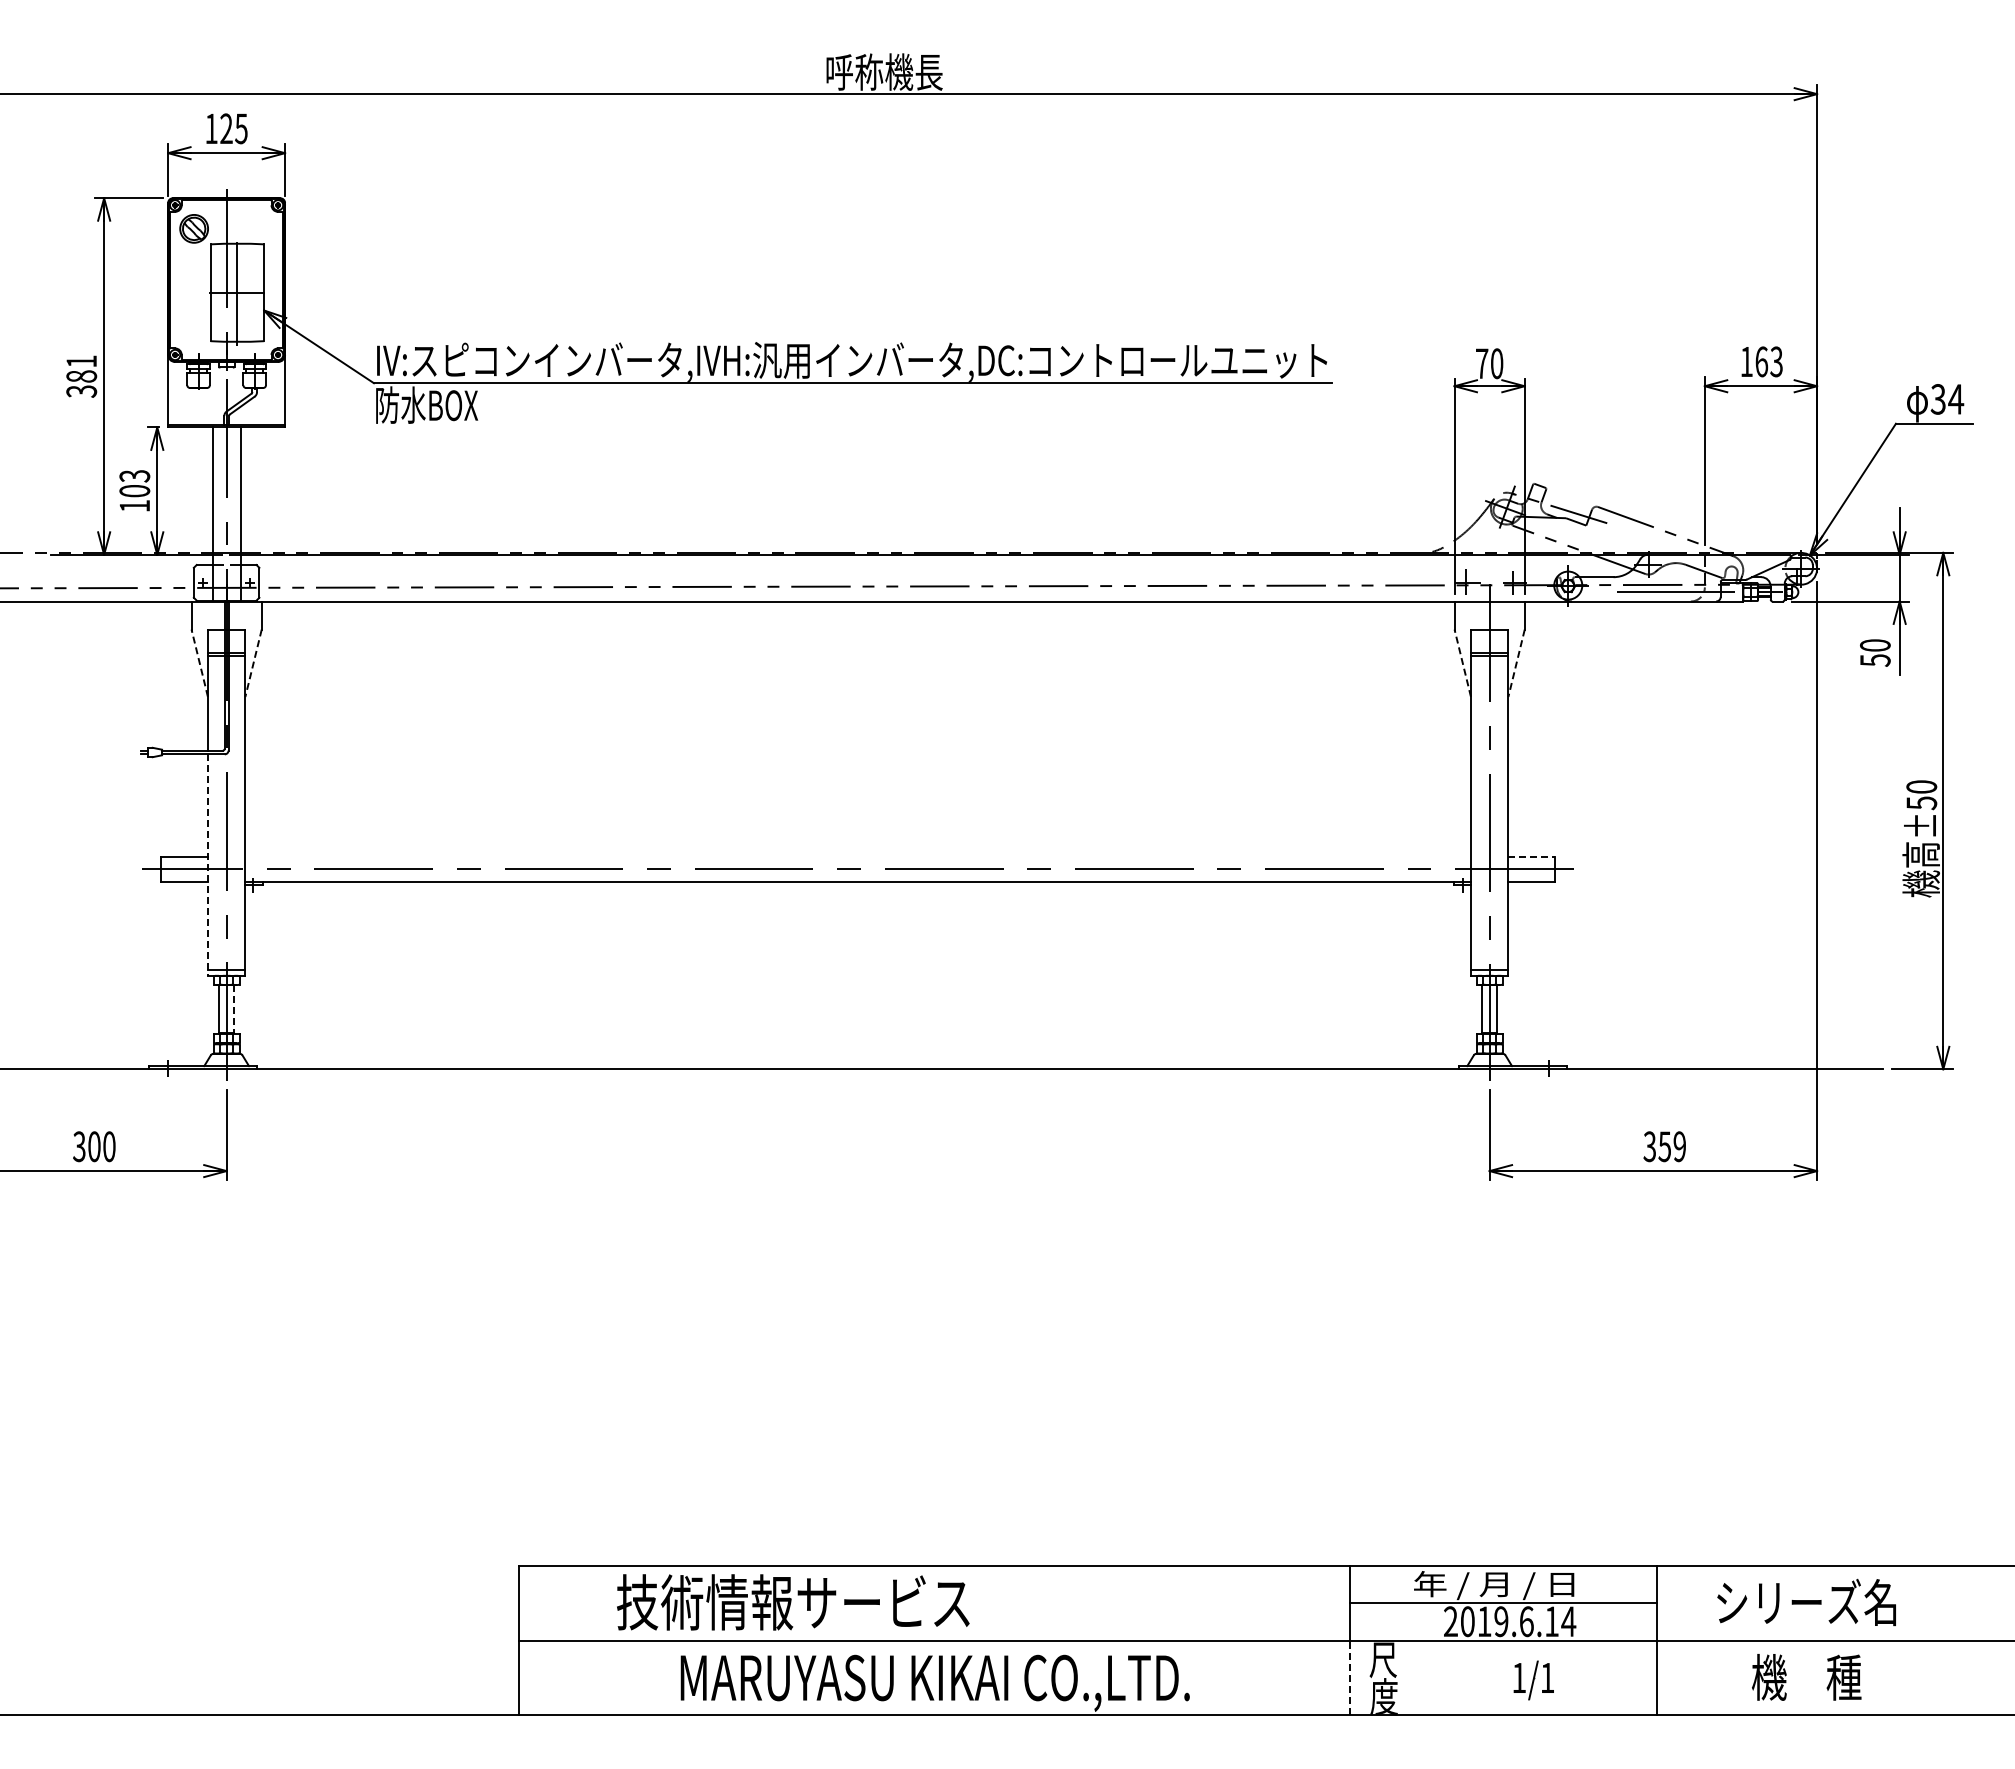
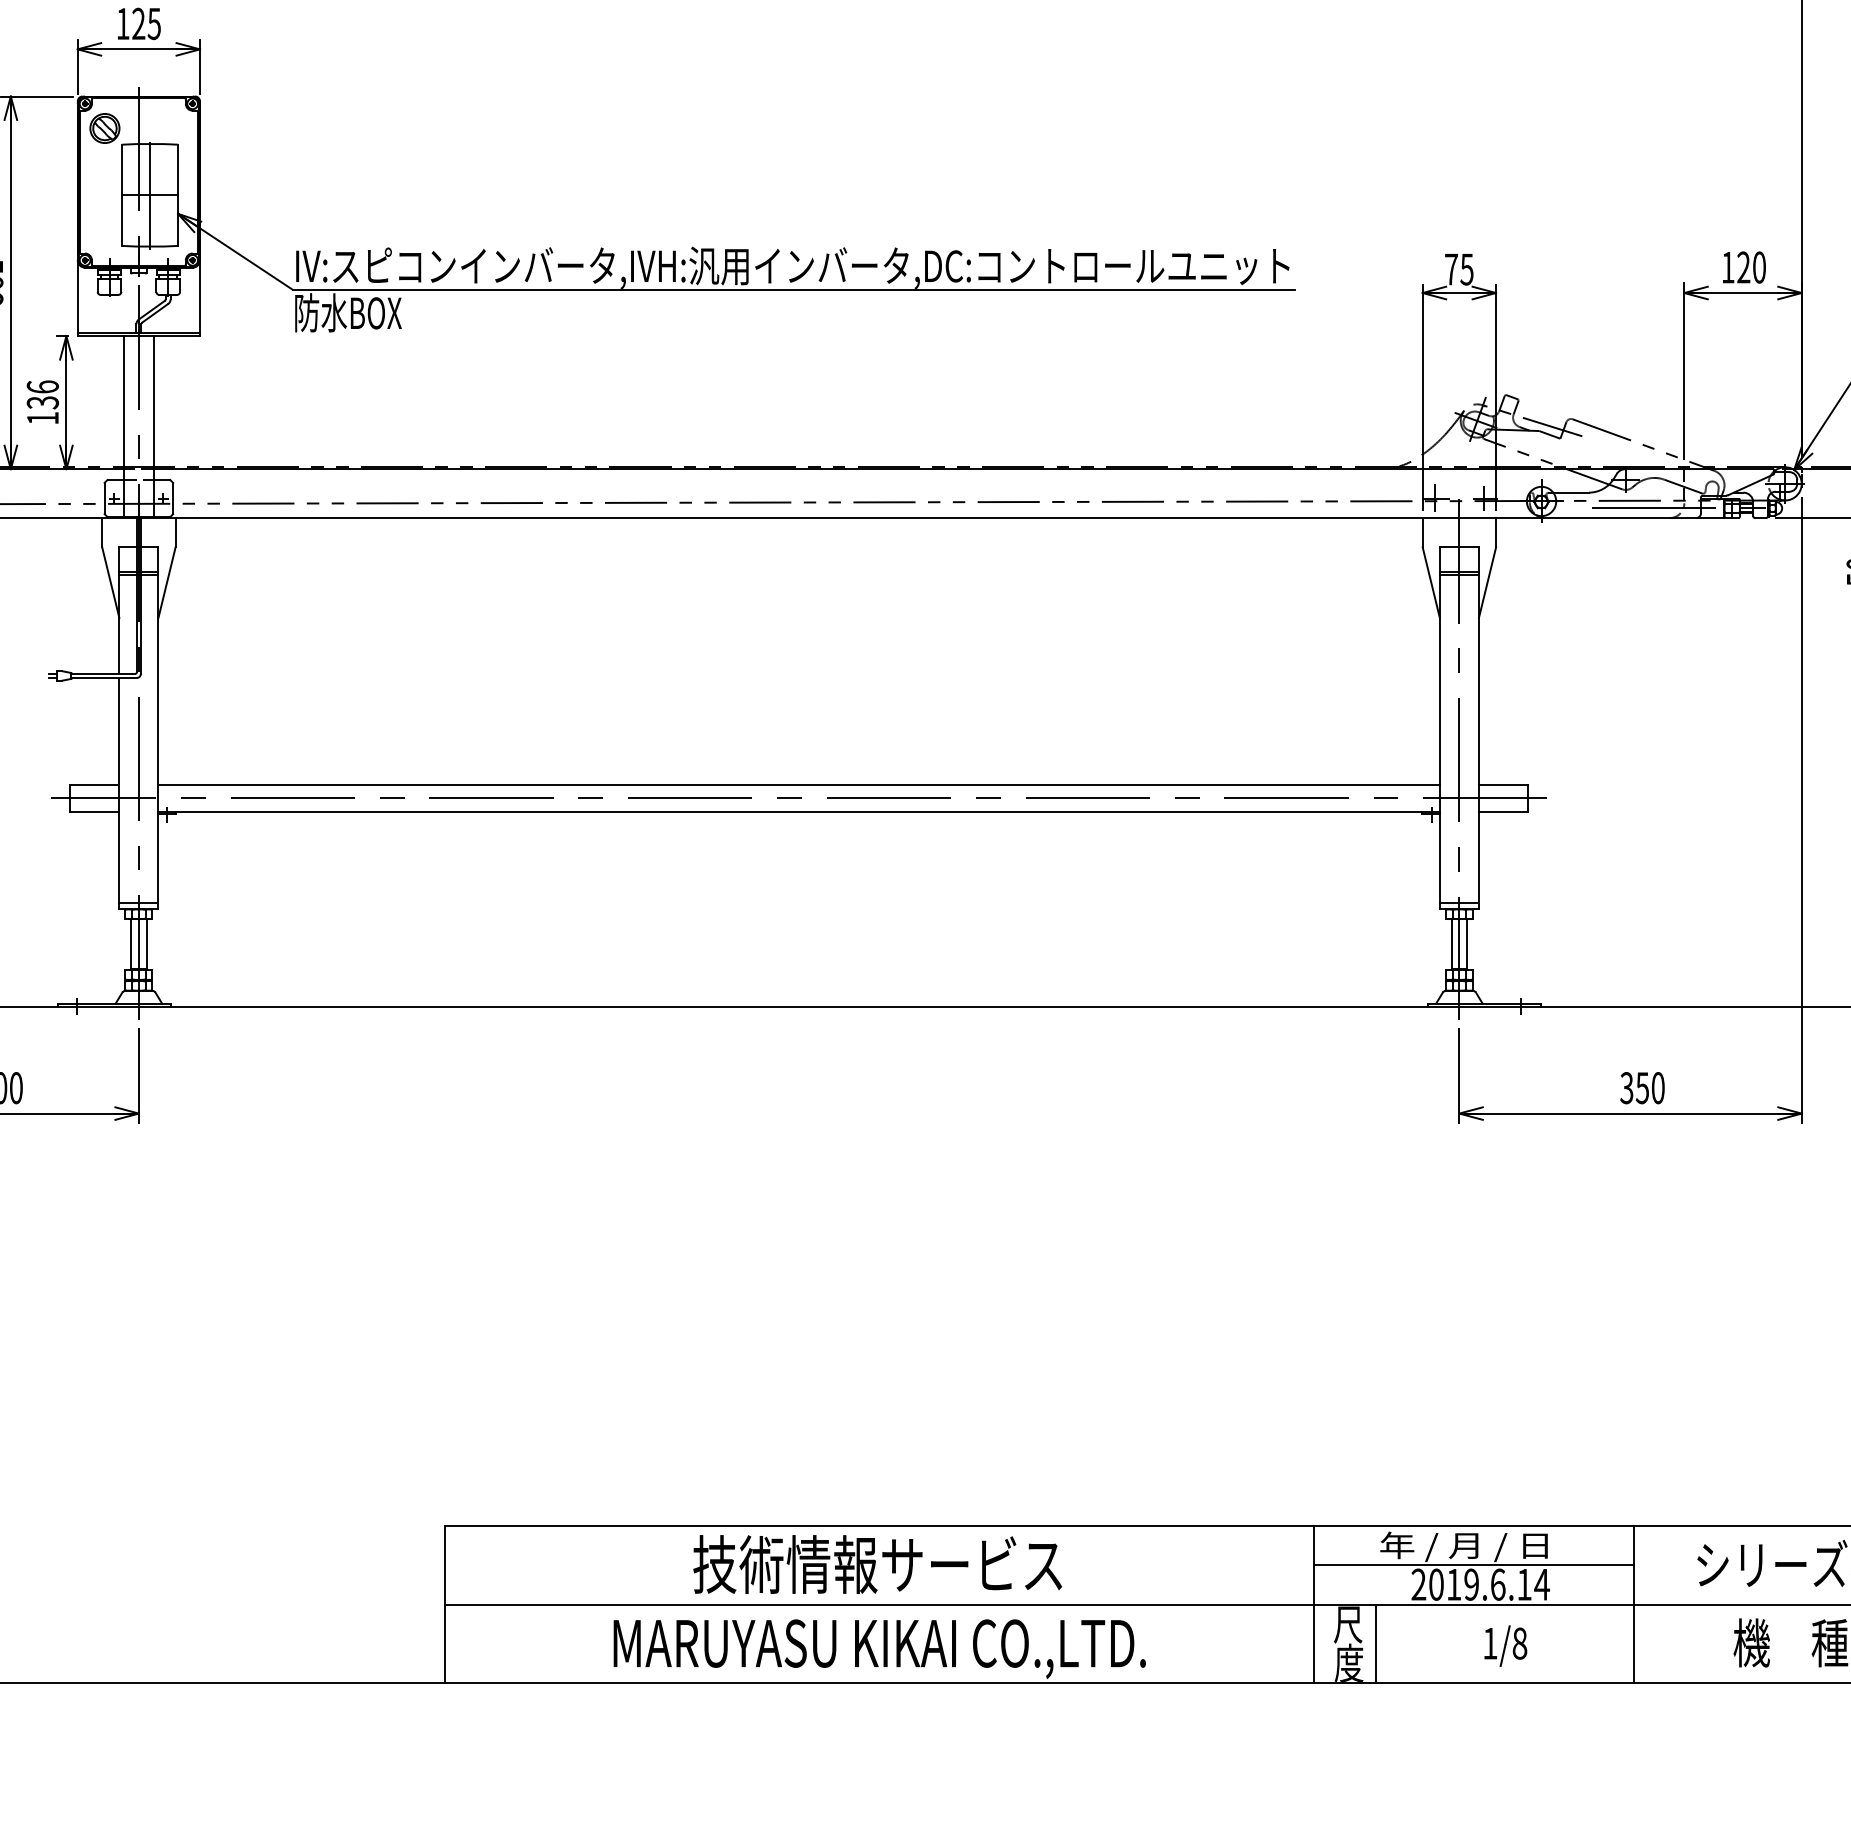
text: (1768, 361) -> (1750, 267), 163 -> 120
text: (1496, 363) -> (1466, 269), 70 -> 75
text: (134, 483) -> (42, 394), 103 -> 136
line: (199, 663) -> (110, 582), dashed -> solid
line: (253, 663) -> (166, 582), dashed -> solid
line: (1462, 663) -> (1430, 582), dashed -> solid
line: (1516, 663) -> (1487, 582), dashed -> solid
line: (857, 856) -> (798, 784), added
line: (1532, 856) -> (1504, 784), dashed -> solid
line: (207, 865) -> (118, 794), dashed -> solid
line: (234, 1010) -> (147, 945), dashed -> solid
text: (1679, 1146) -> (1657, 1087), 359 -> 350
text: (793, 1602) -> (877, 1564), moved
line: (1350, 1677) -> (1313, 1643), dashed -> solid
line: (1410, 1677) -> (1376, 1643), added
text: (1547, 1677) -> (1519, 1643), 1/1 -> 1/8

